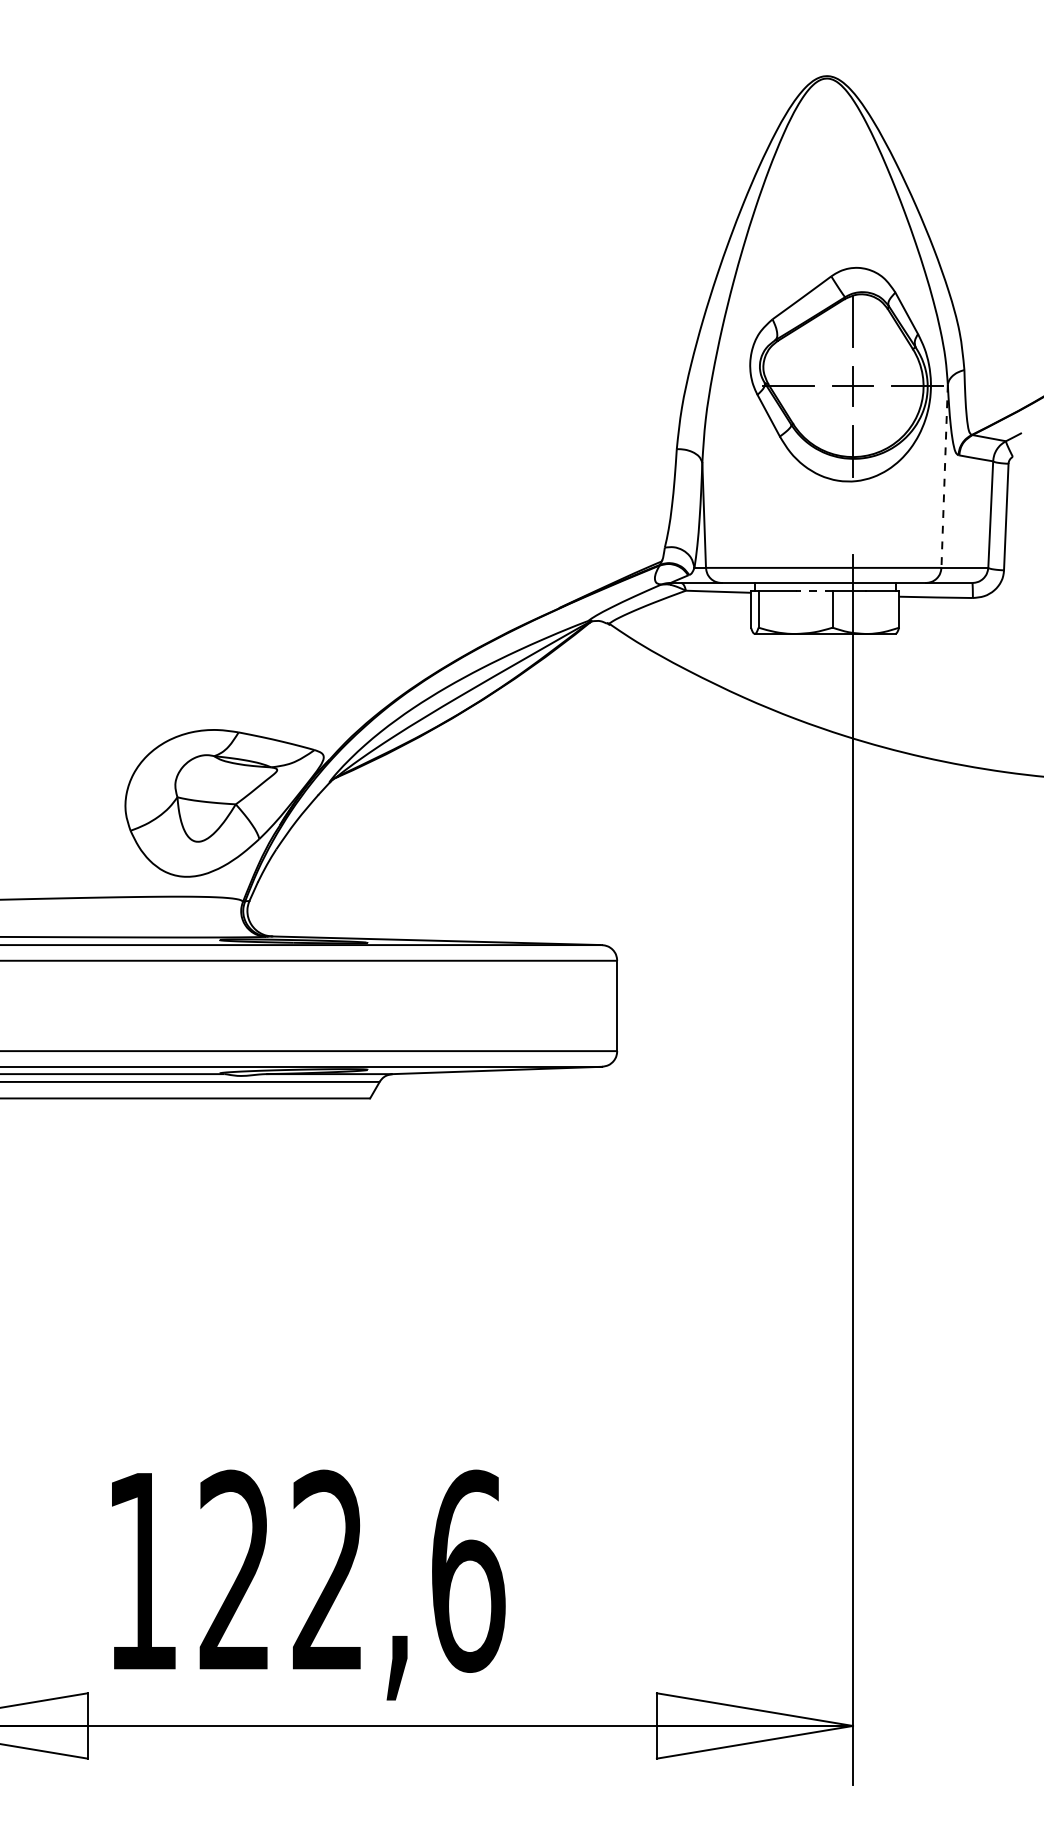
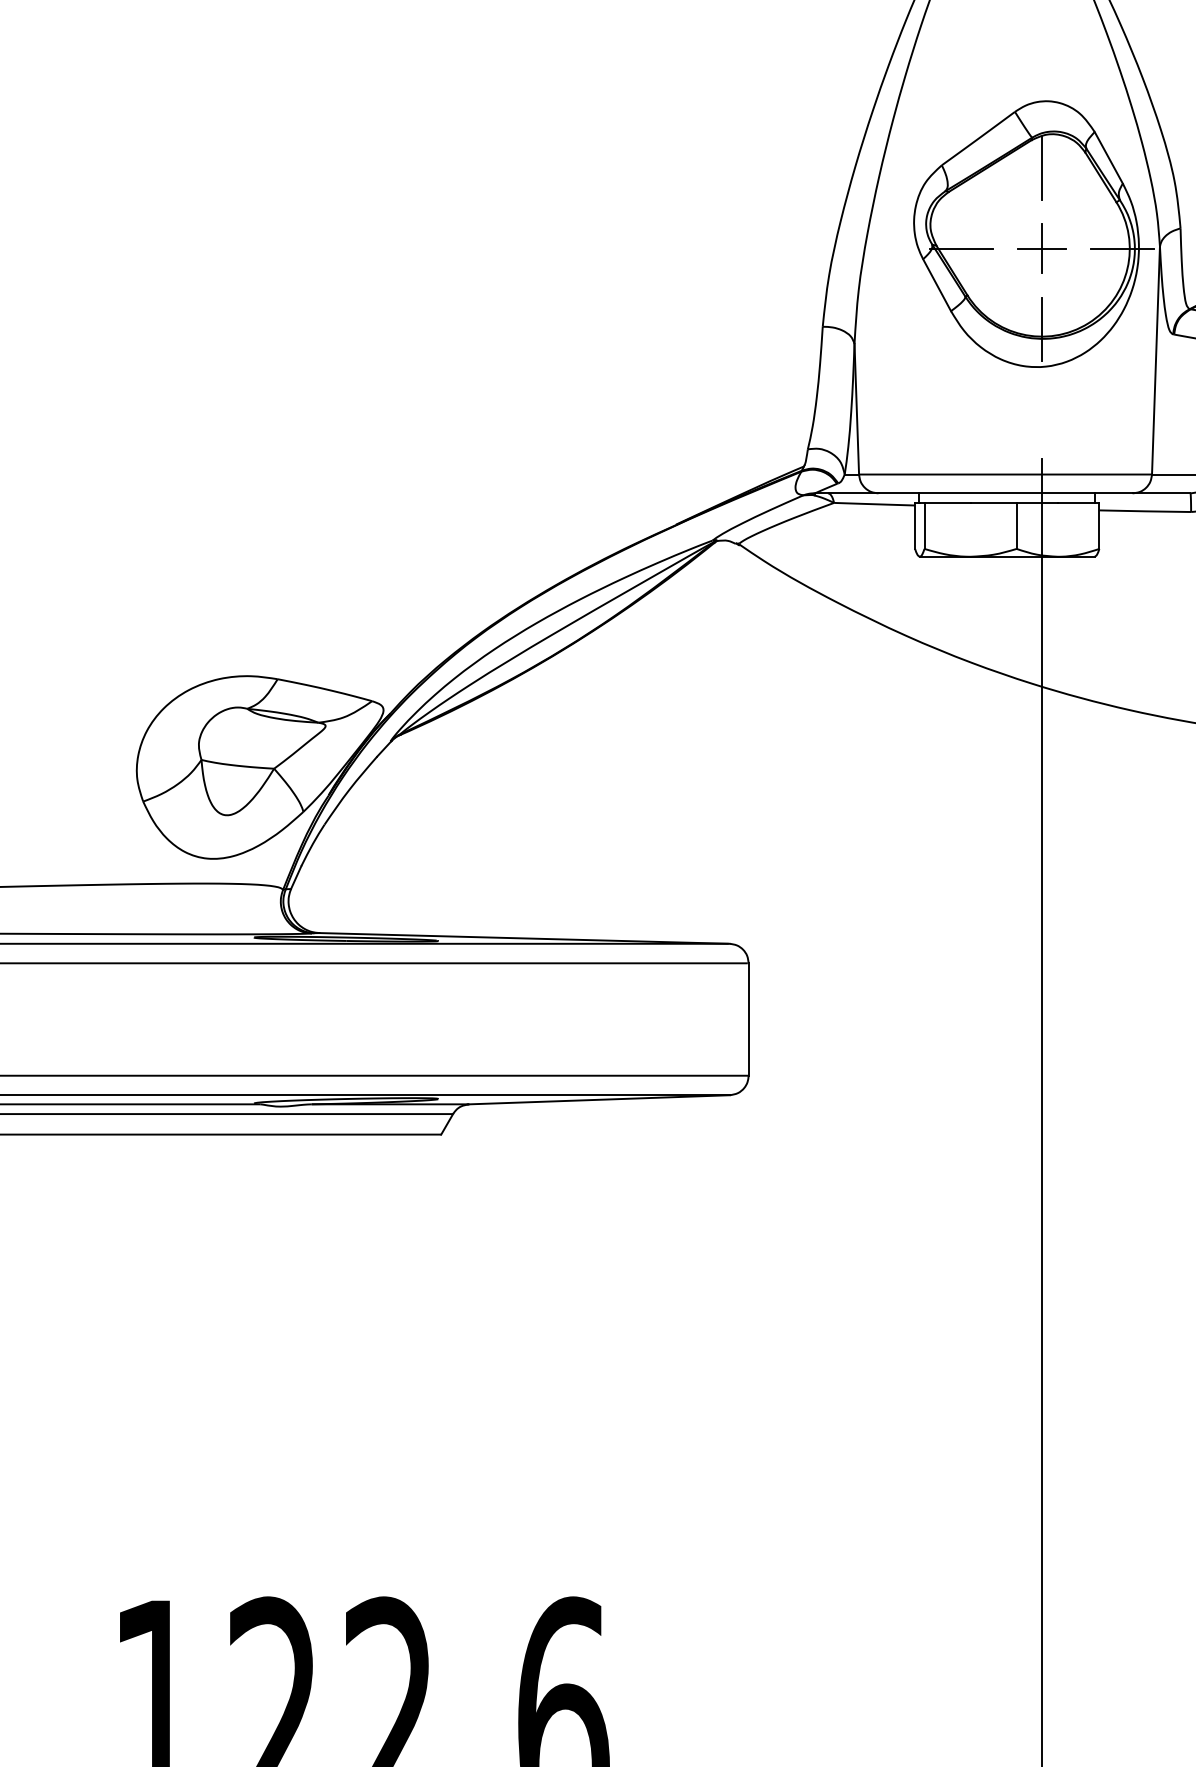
line: (944, 476) -> (1155, 360), dashed -> solid
line: (814, 590) -> (994, 502), dashed -> solid

